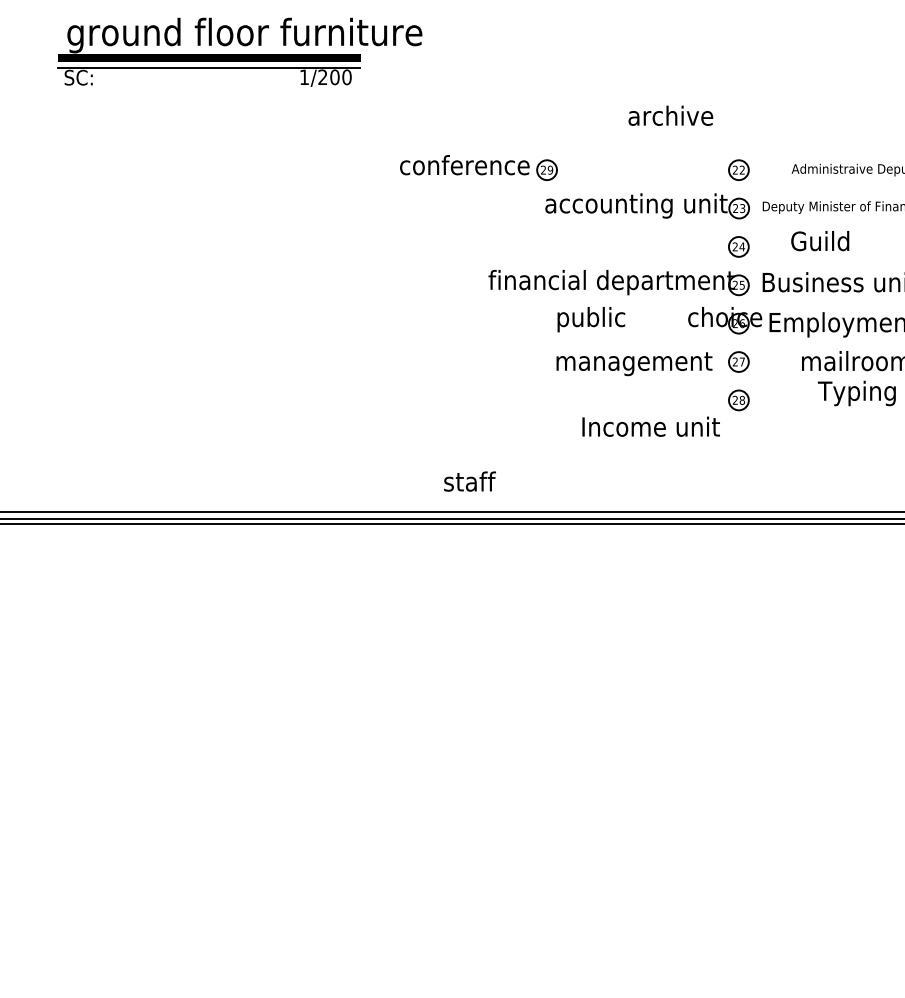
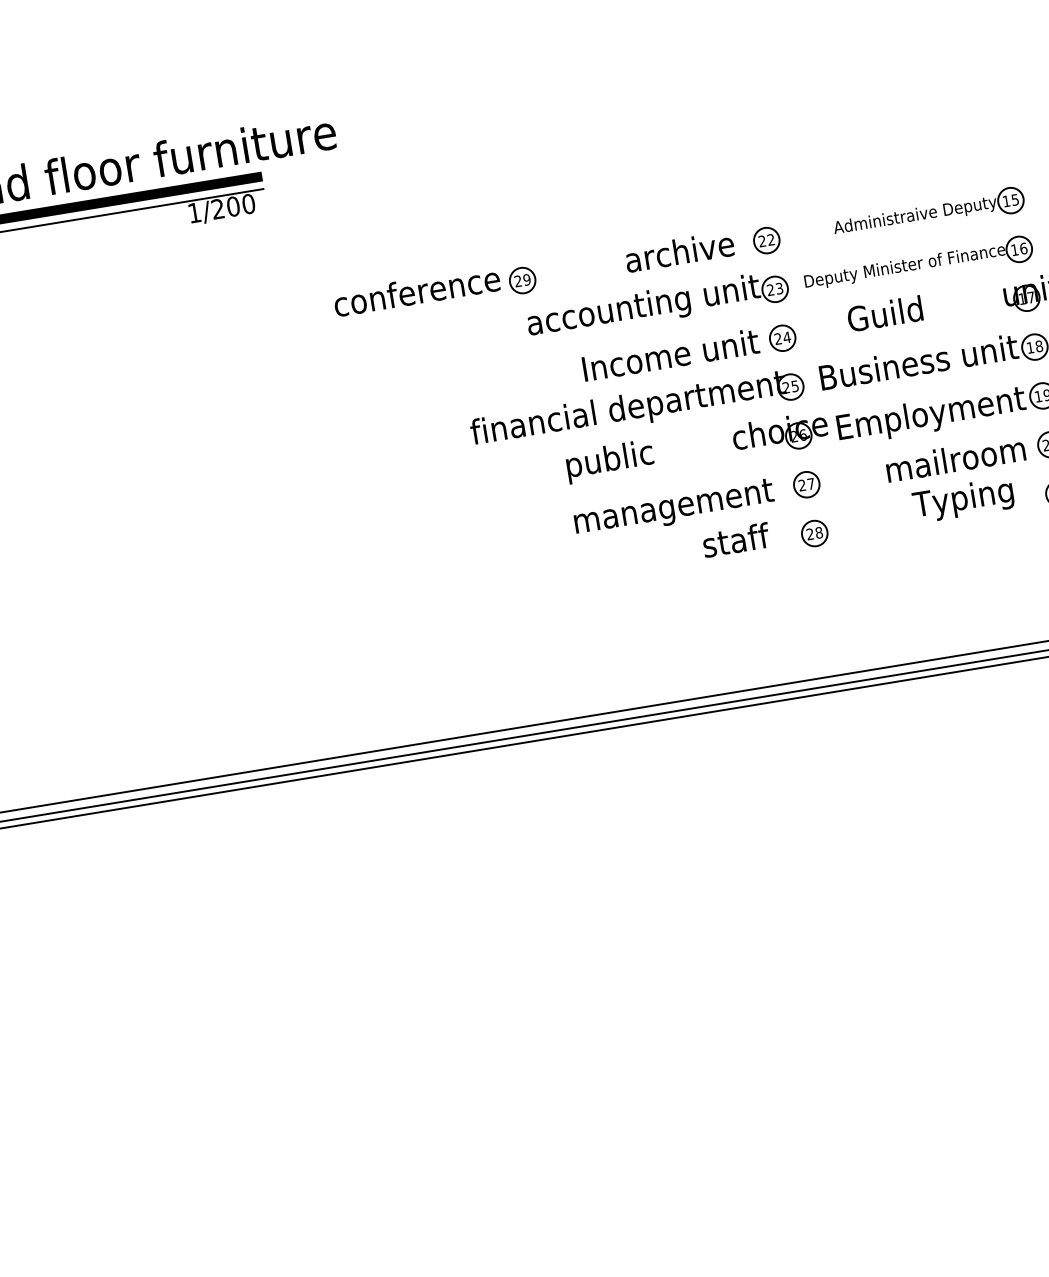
text: (670, 115) -> (679, 251), moved
text: (650, 426) -> (669, 354), moved
text: (469, 481) -> (735, 540), moved

